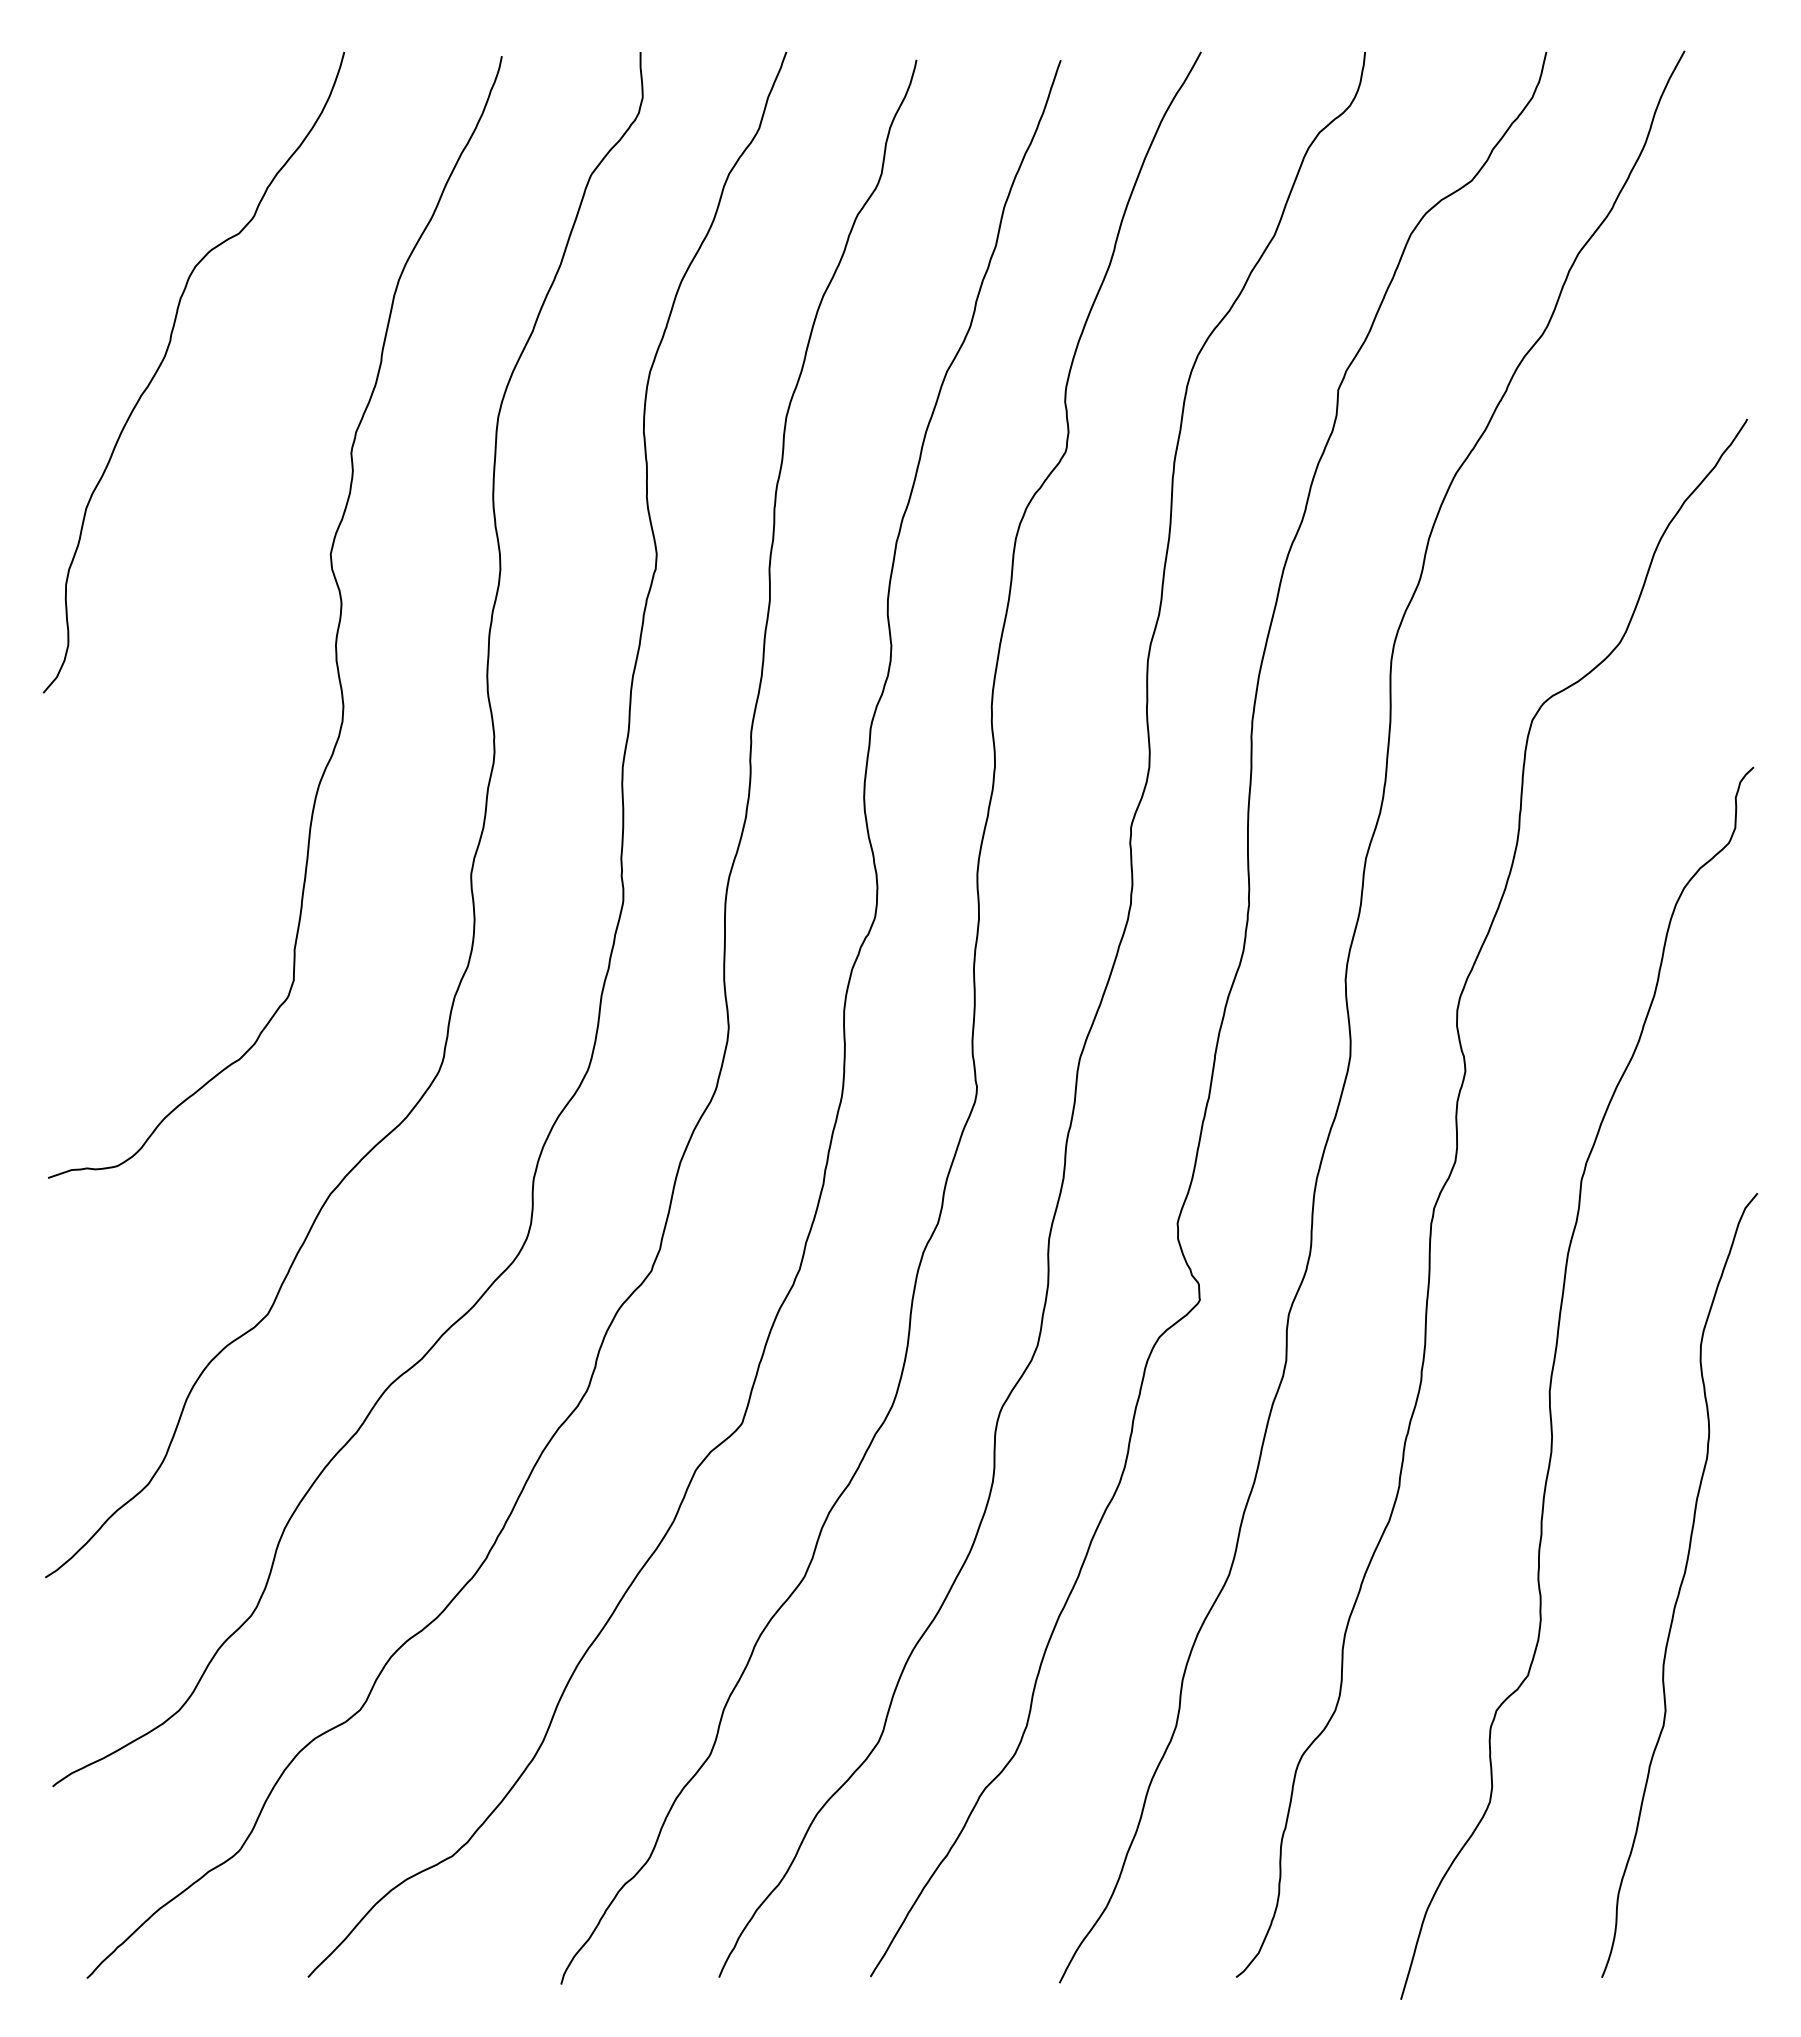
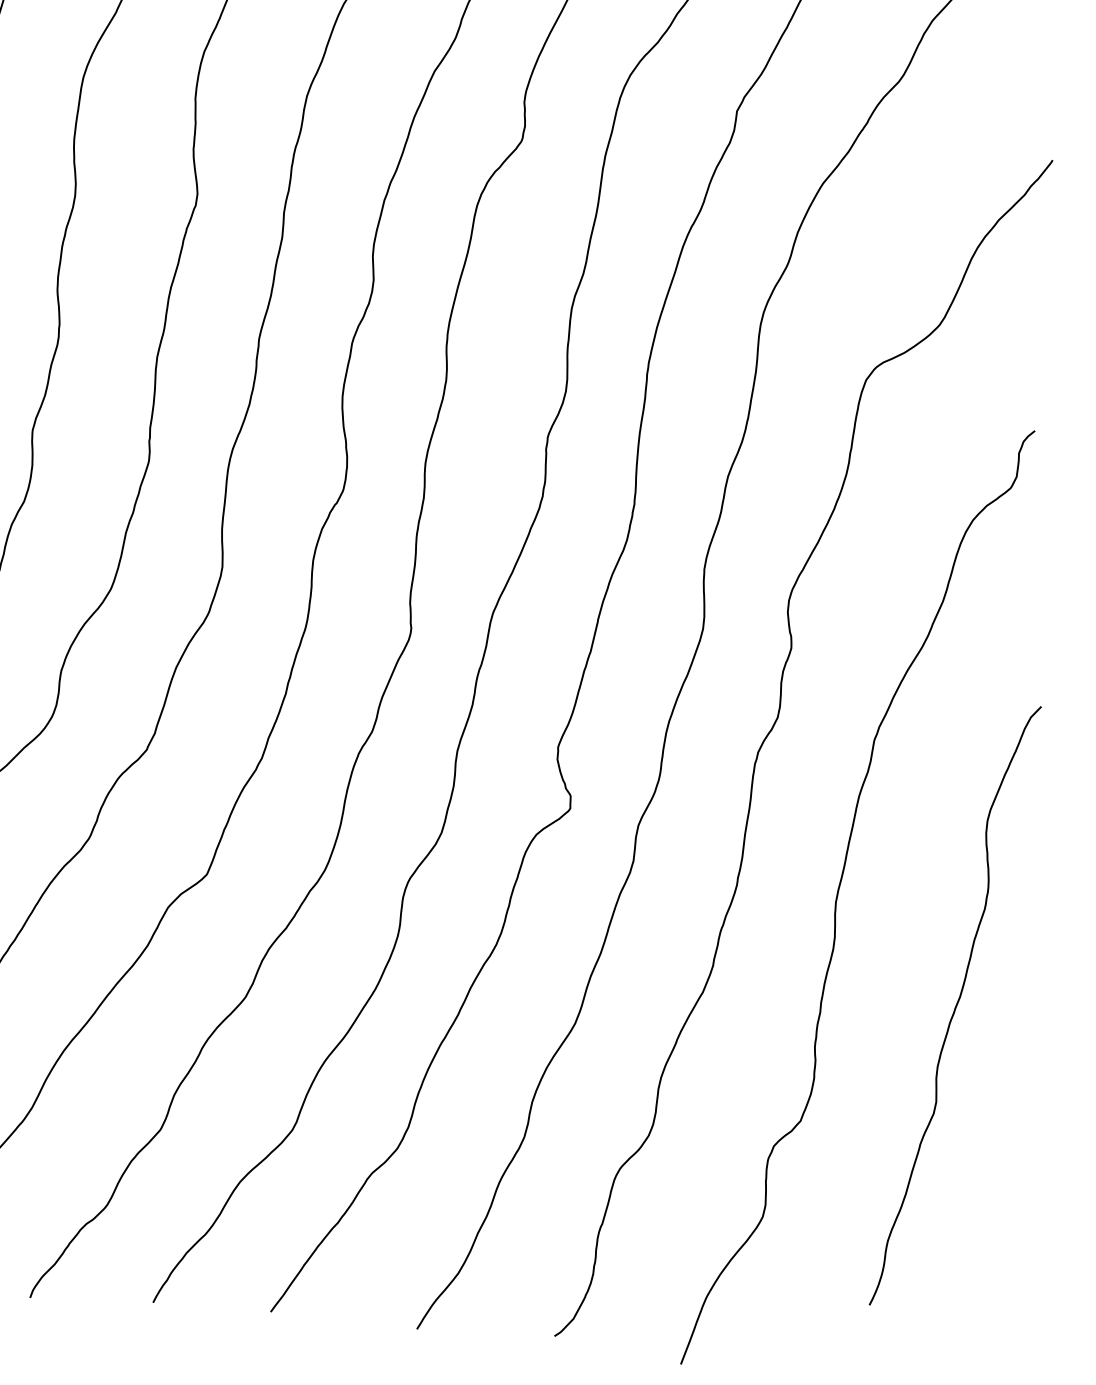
curve: (1680, 1585) -> (956, 1005), moved

